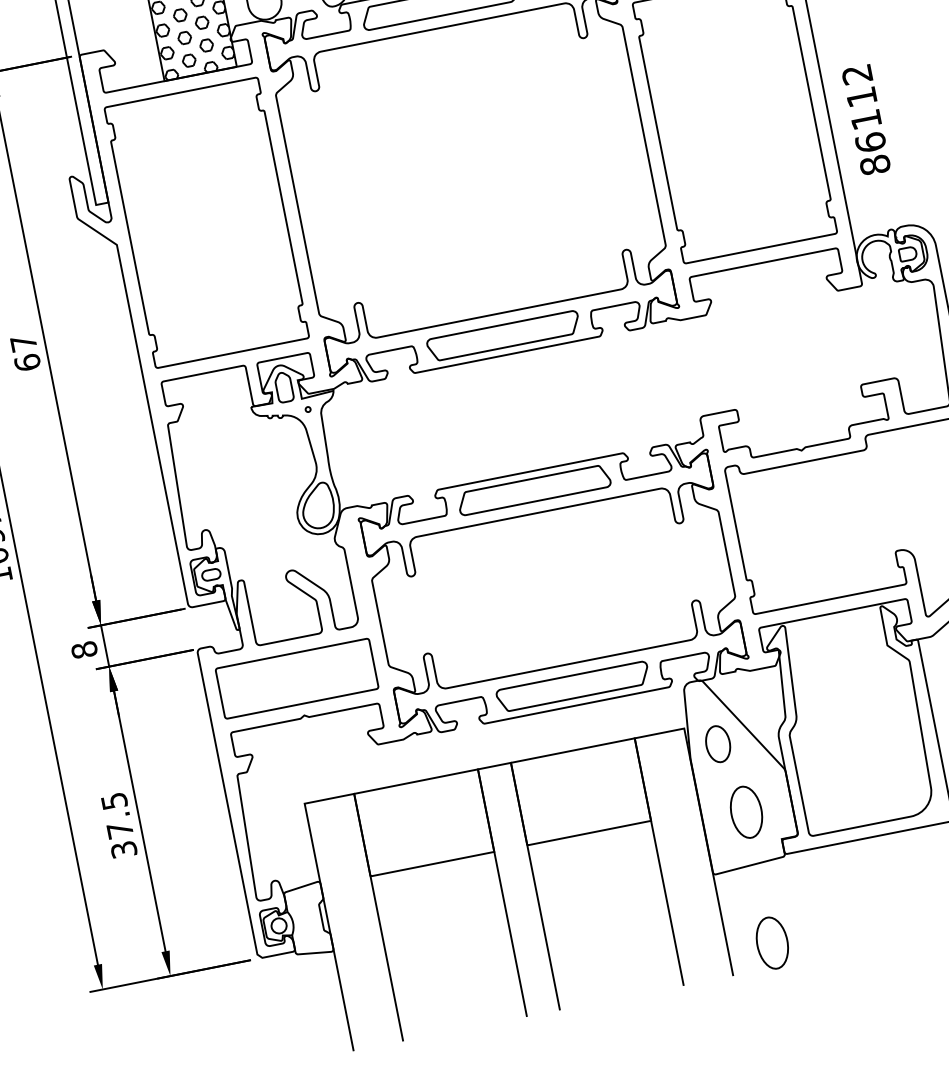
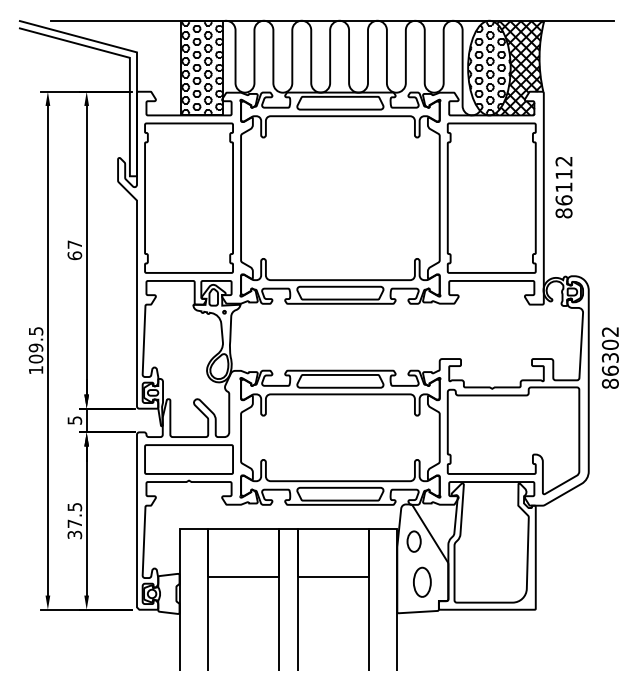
text: (865, 120) -> (563, 187), moved
text: (83, 650) -> (74, 420), 8 -> 5
part: (772, 941) -> (422, 656), removed

